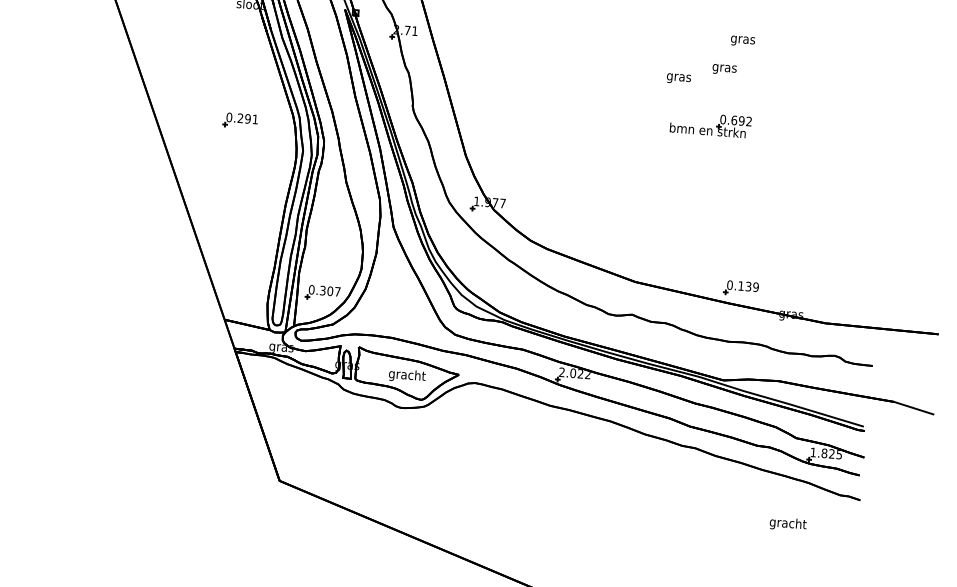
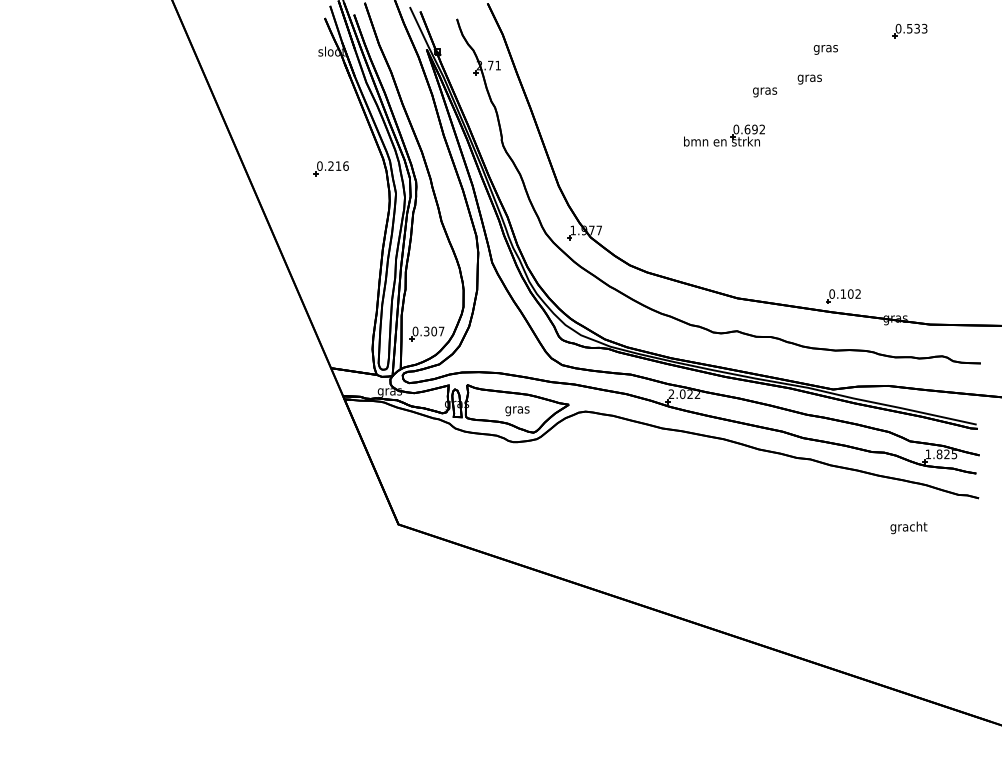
part: (827, 28) -> (909, 30), added
text: (250, 118) -> (341, 165), 0.291 -> 0.216
part: (710, 124) -> (724, 135), moved
text: (752, 286) -> (854, 293), 0.139 -> 0.102
text: (407, 375) -> (517, 409), gracht -> gras

